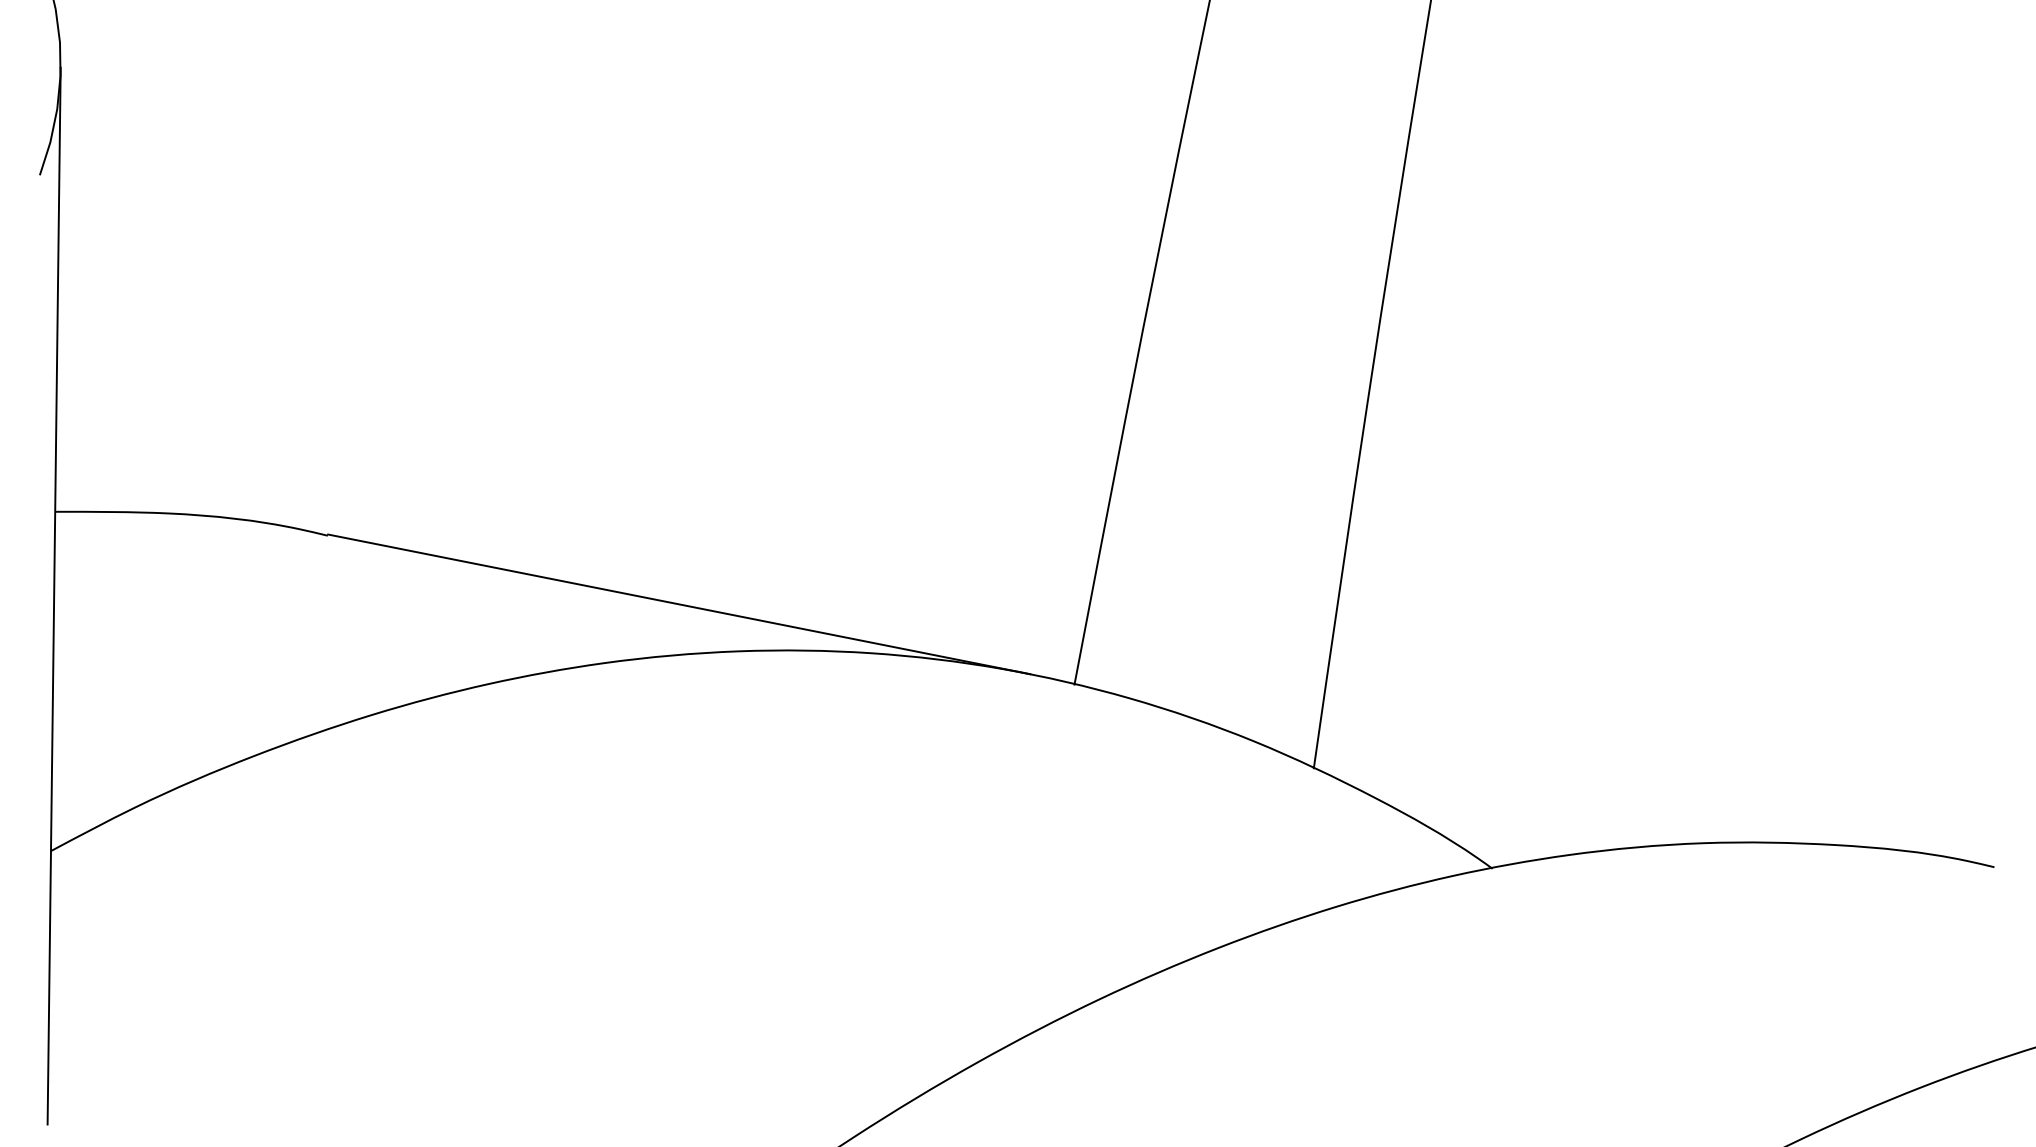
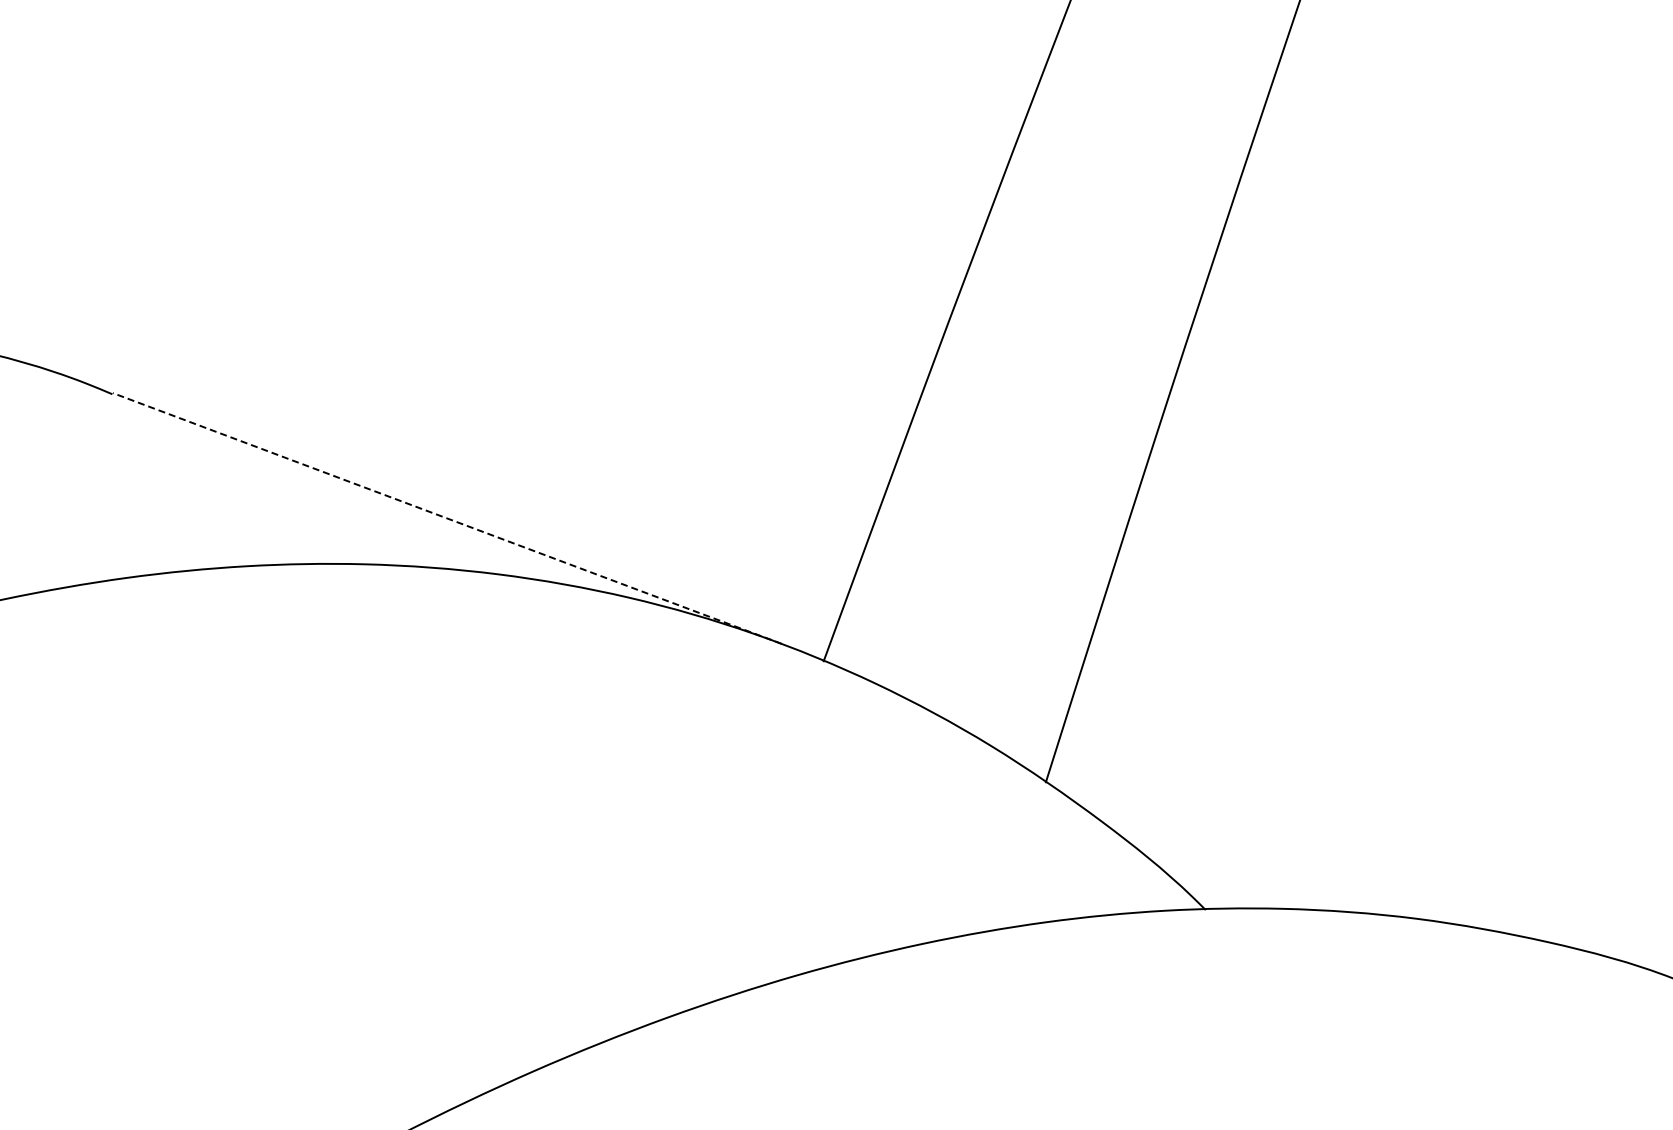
line: (679, 604) -> (447, 518), solid -> dashed

